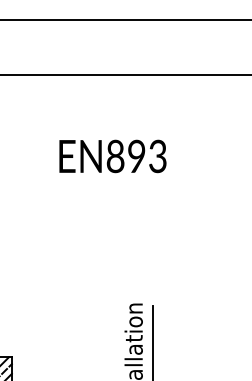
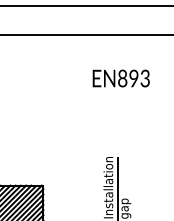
text: (111, 156) -> (120, 78), moved

